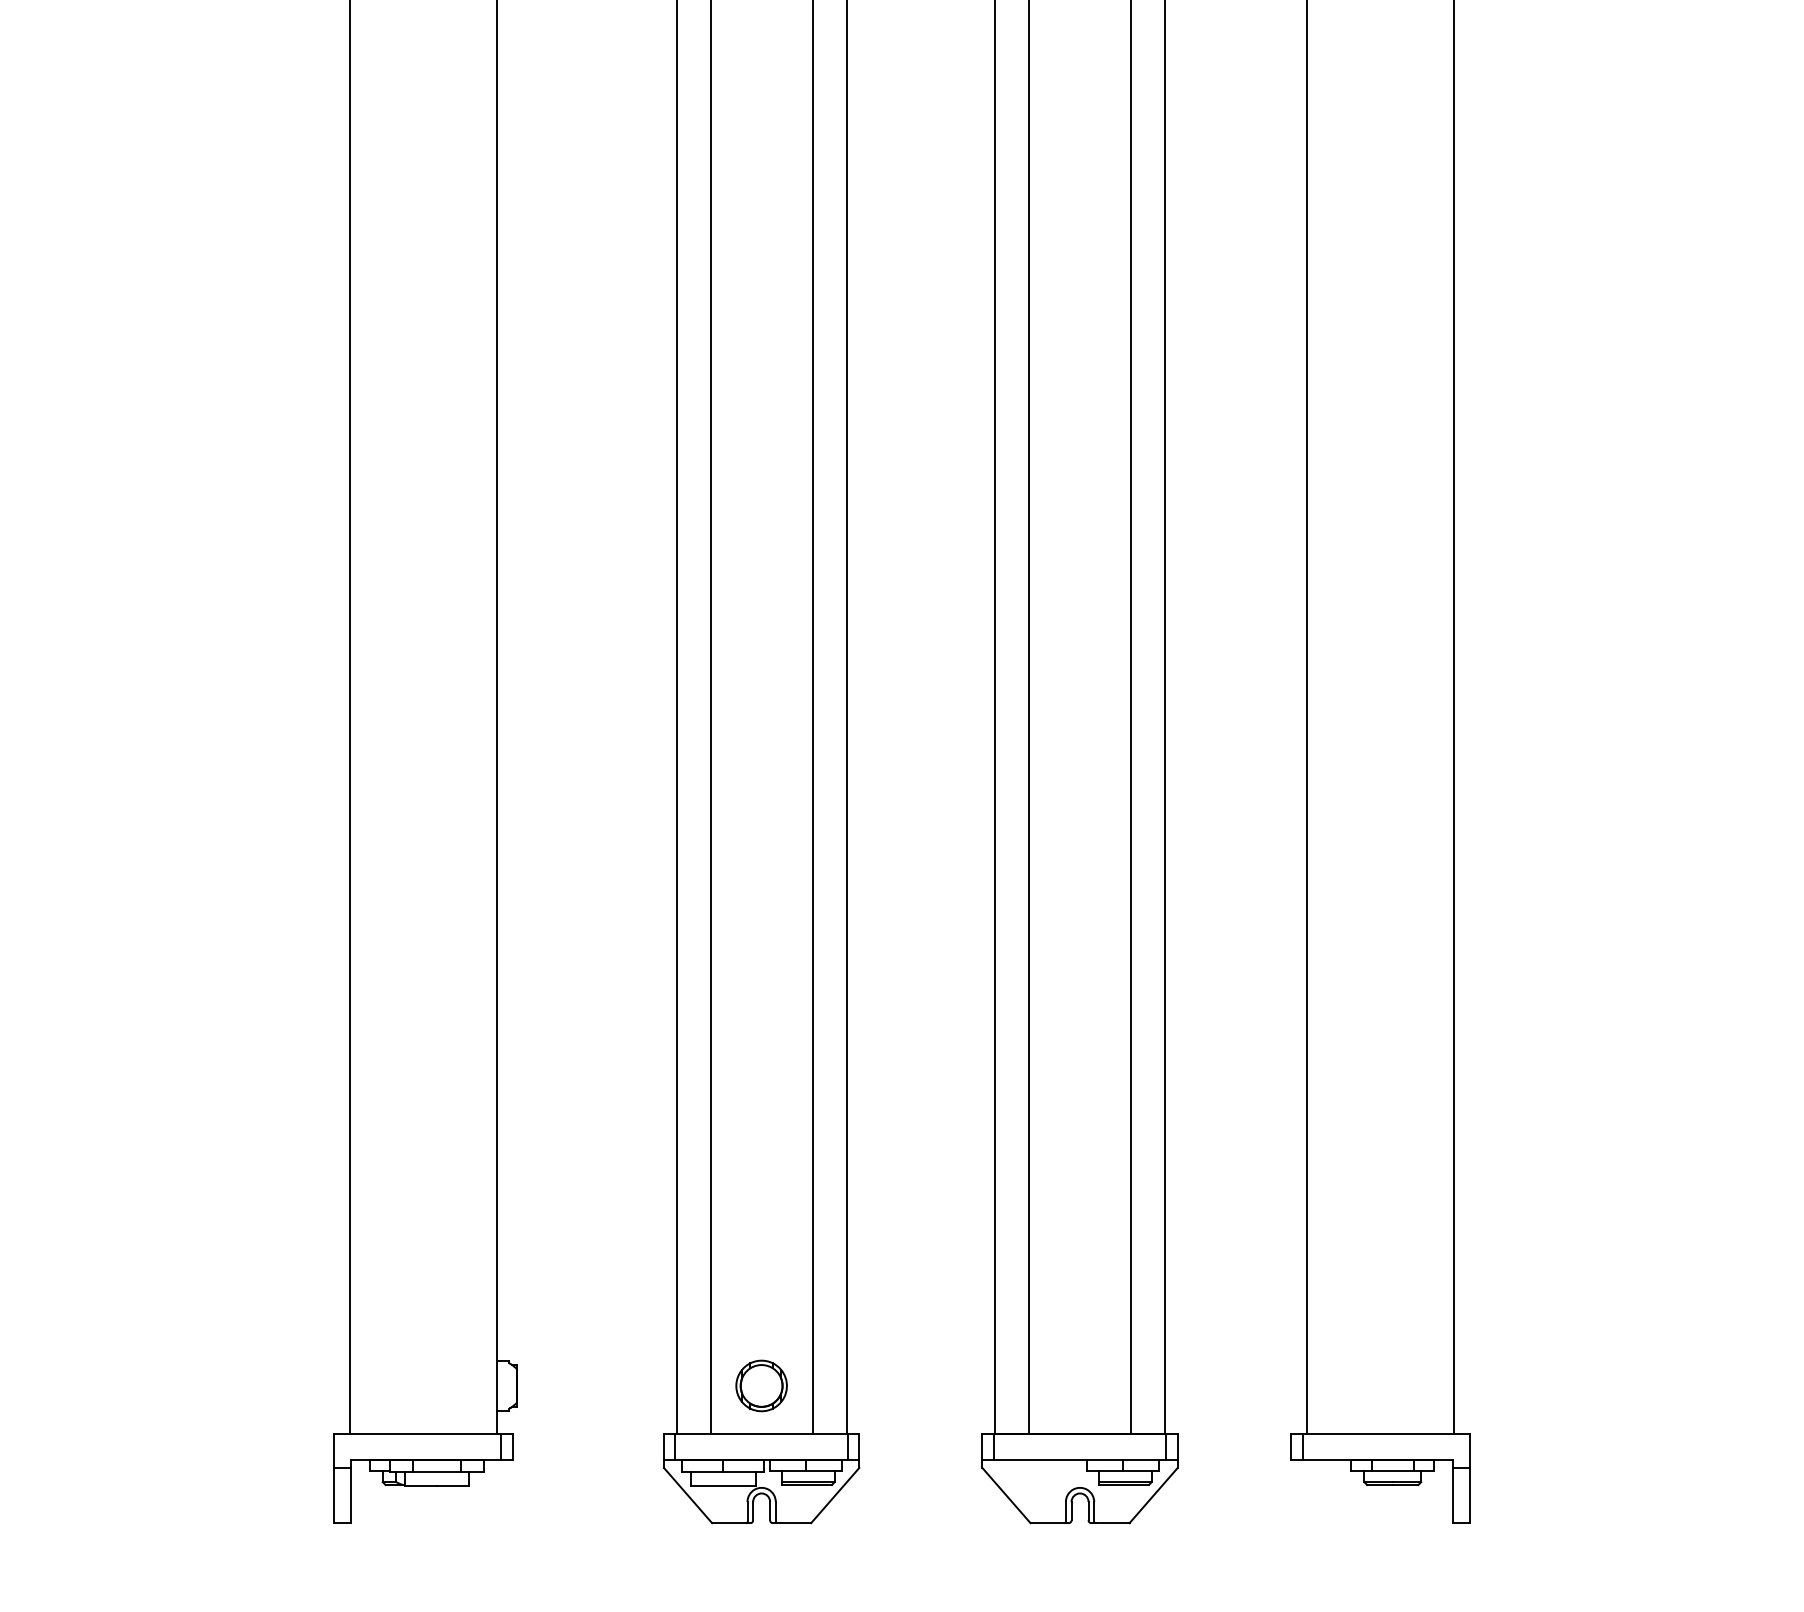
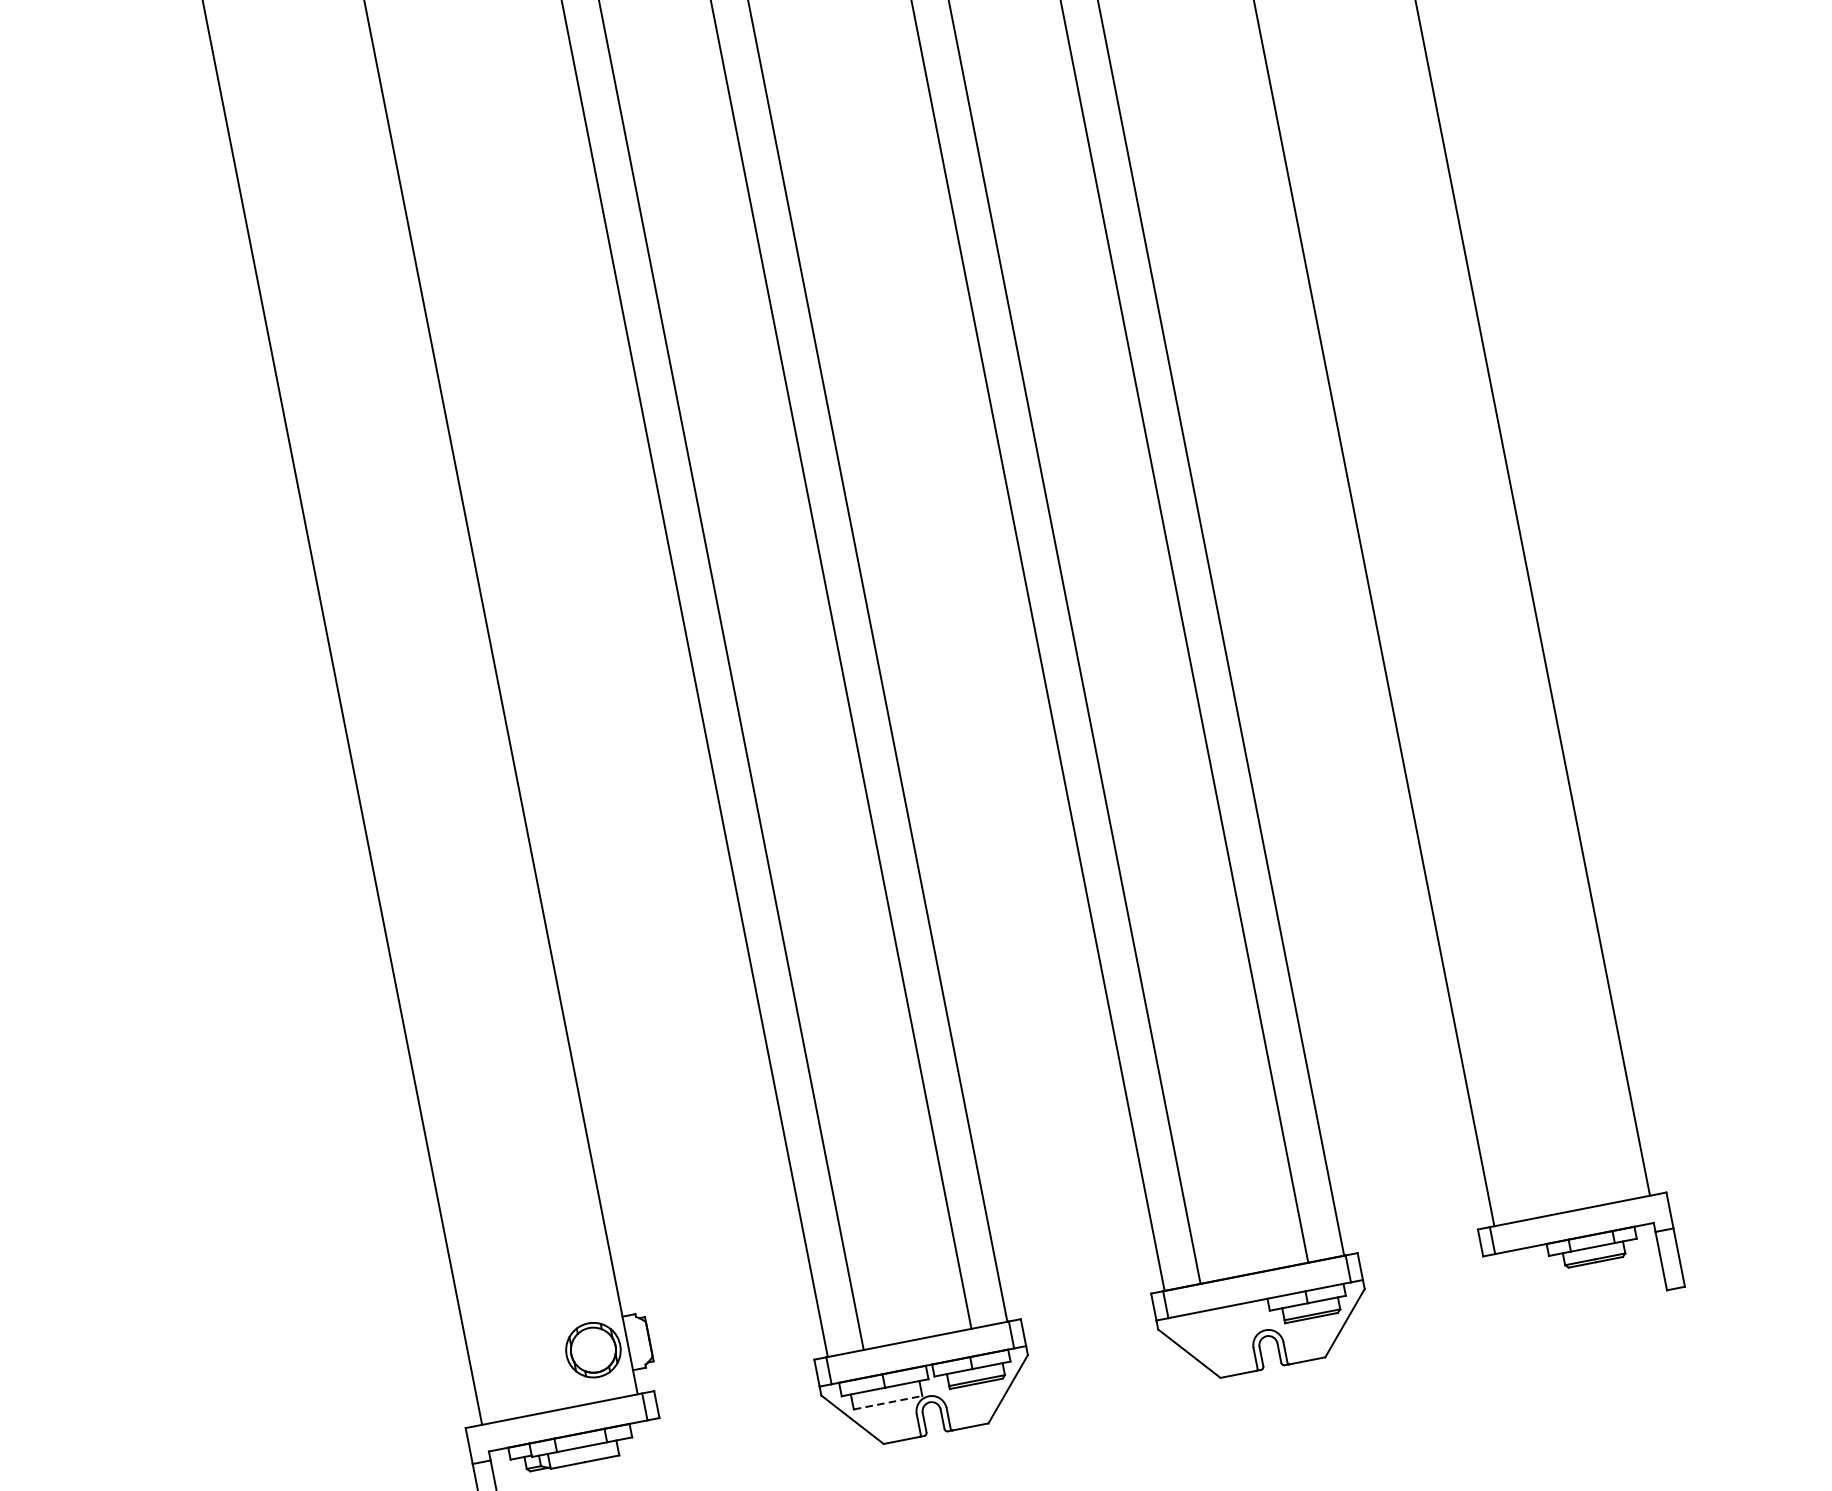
part: (761, 1385) -> (593, 1349), moved
line: (723, 1486) -> (888, 1402), solid -> dashed

